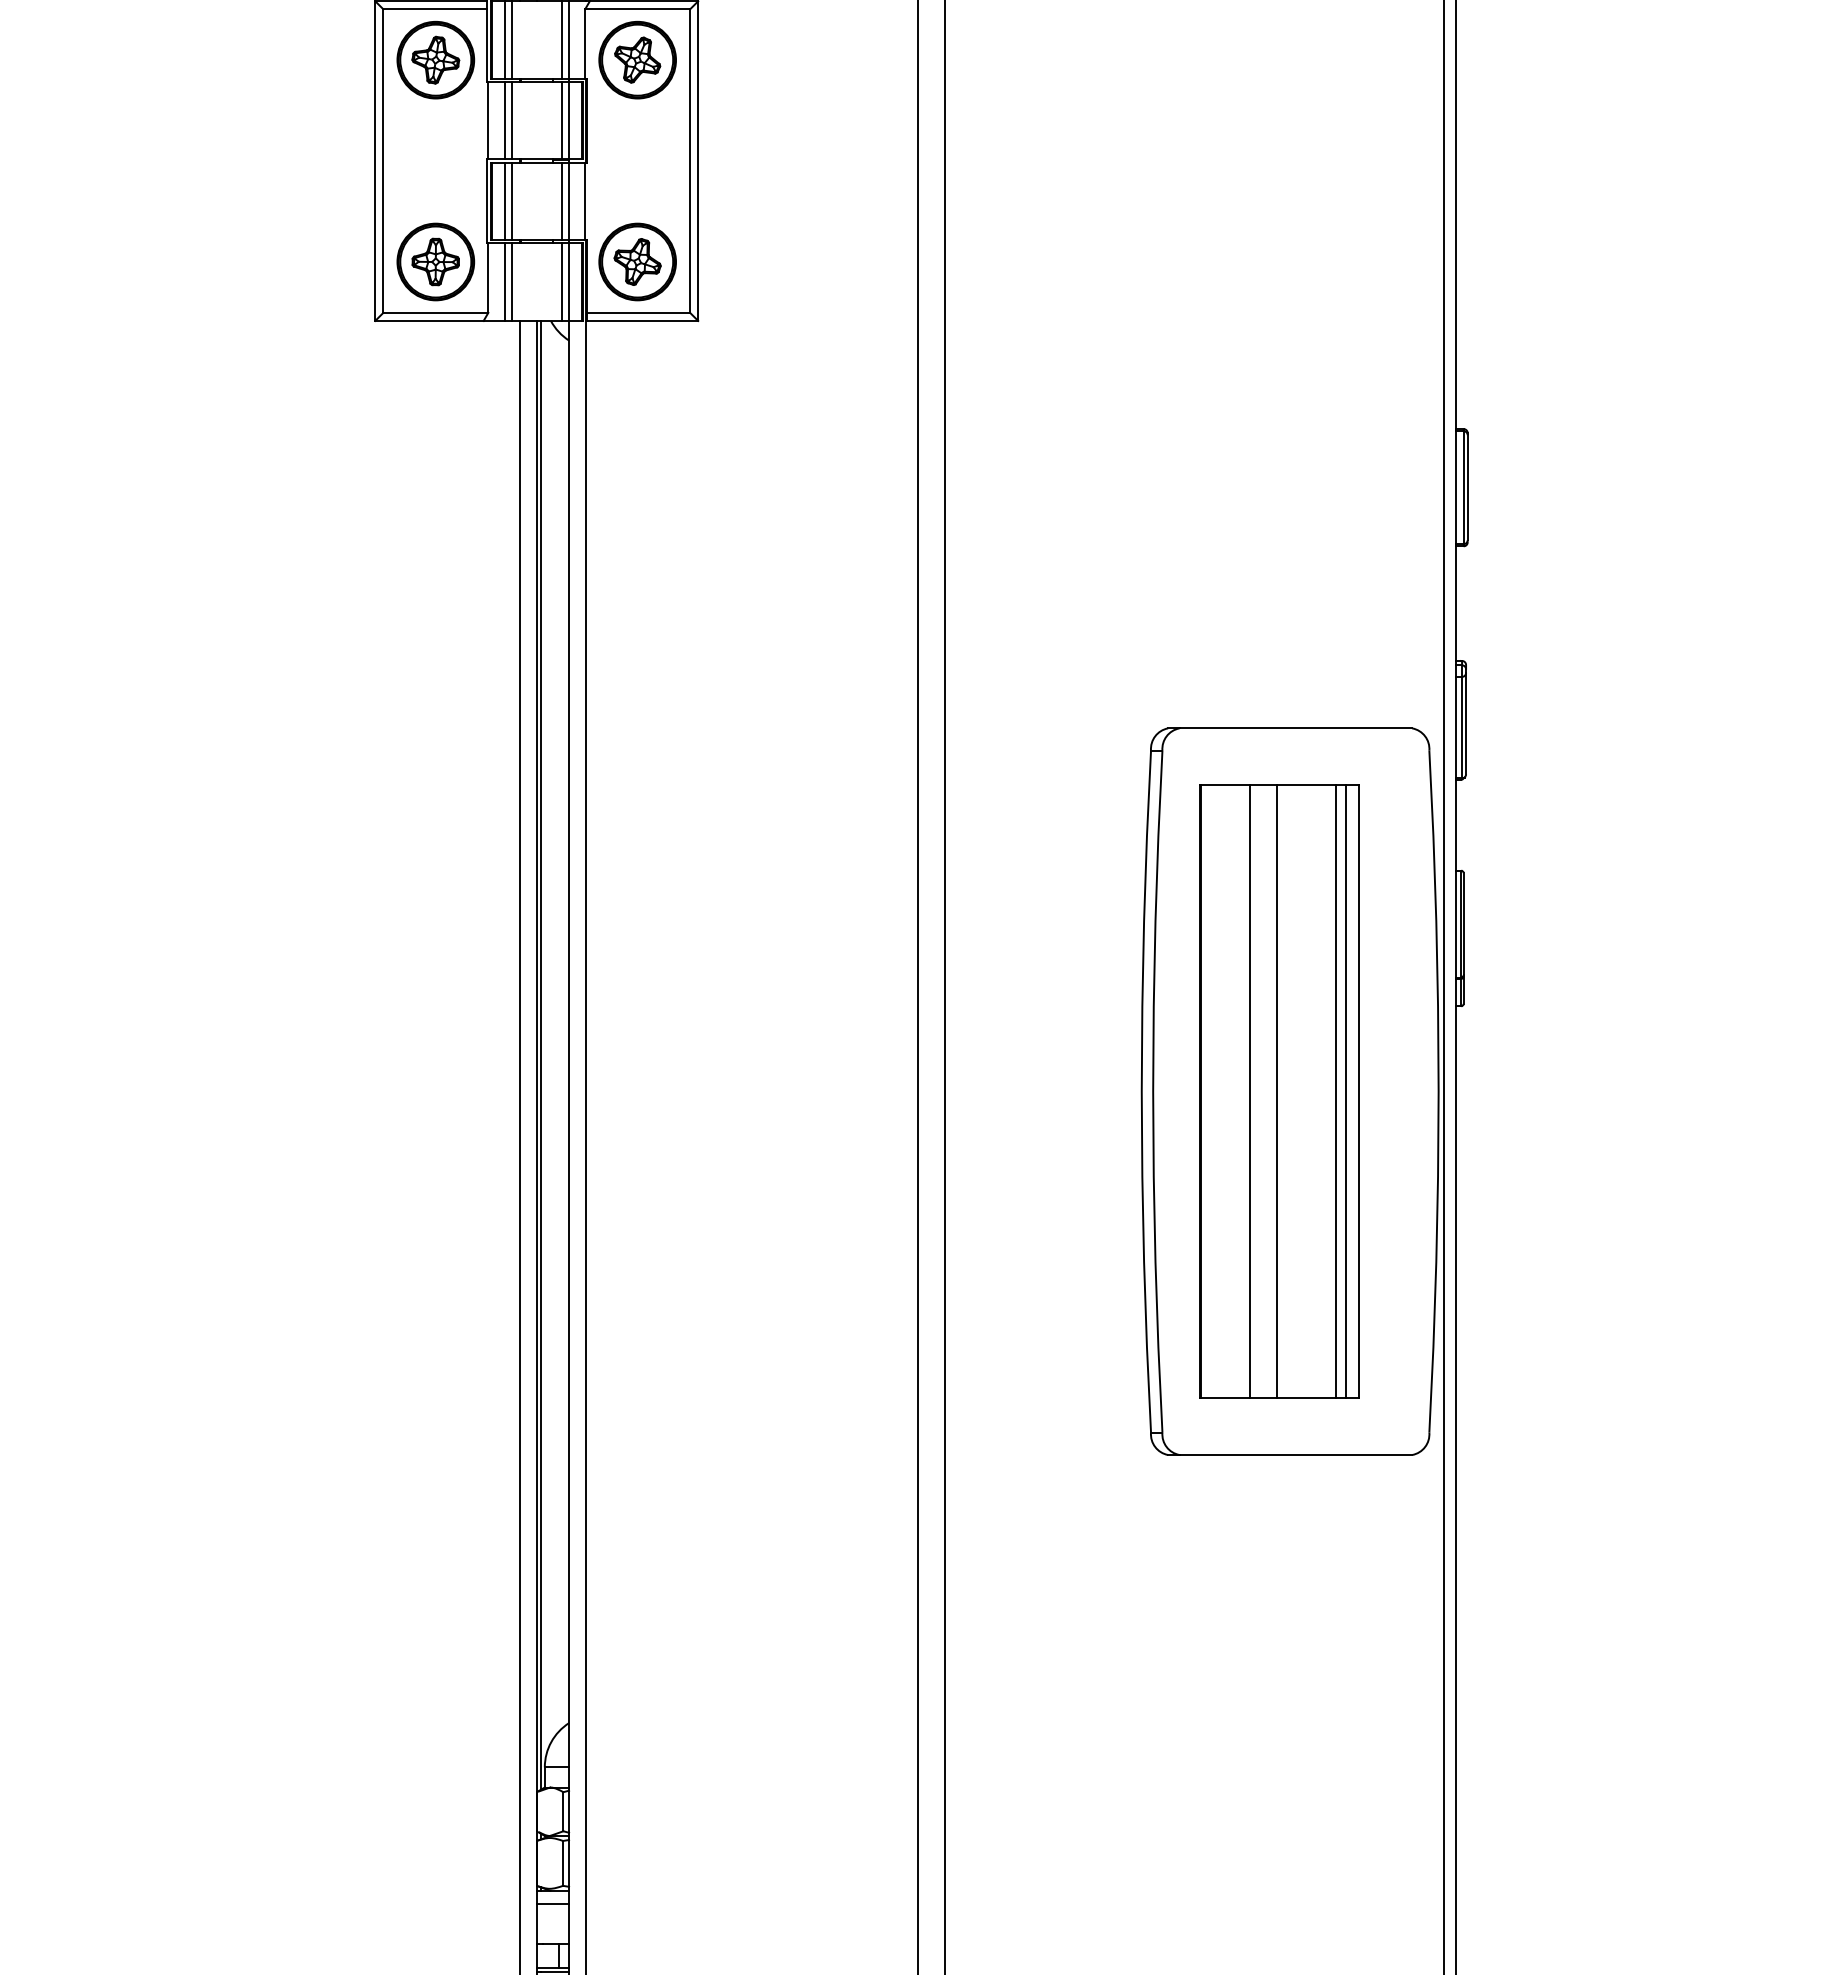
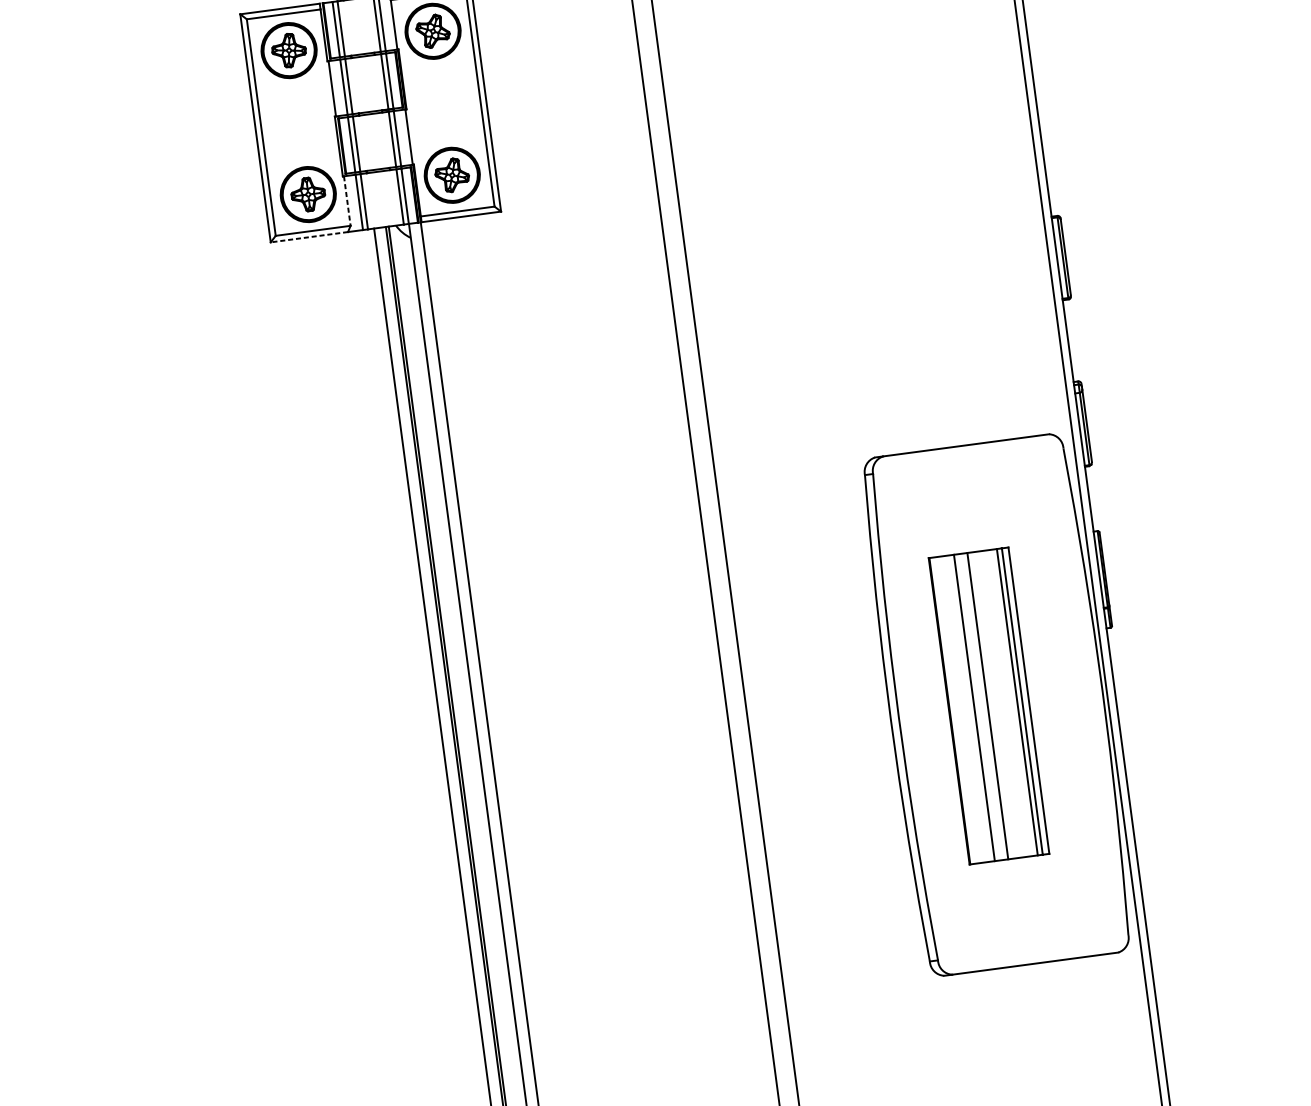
line: (488, 278) -> (347, 201), solid -> dashed
line: (428, 320) -> (308, 236), solid -> dashed
part: (1279, 1091) -> (989, 705), size x0.7

